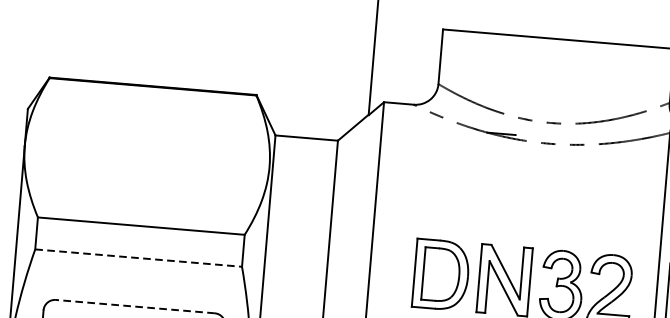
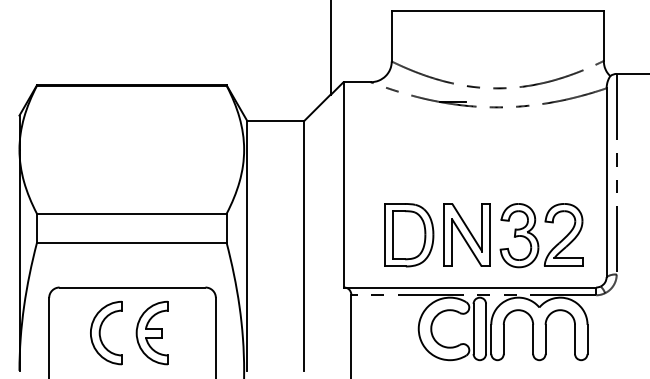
line: (138, 258) -> (131, 243), dashed -> solid
line: (135, 306) -> (132, 287), dashed -> solid

